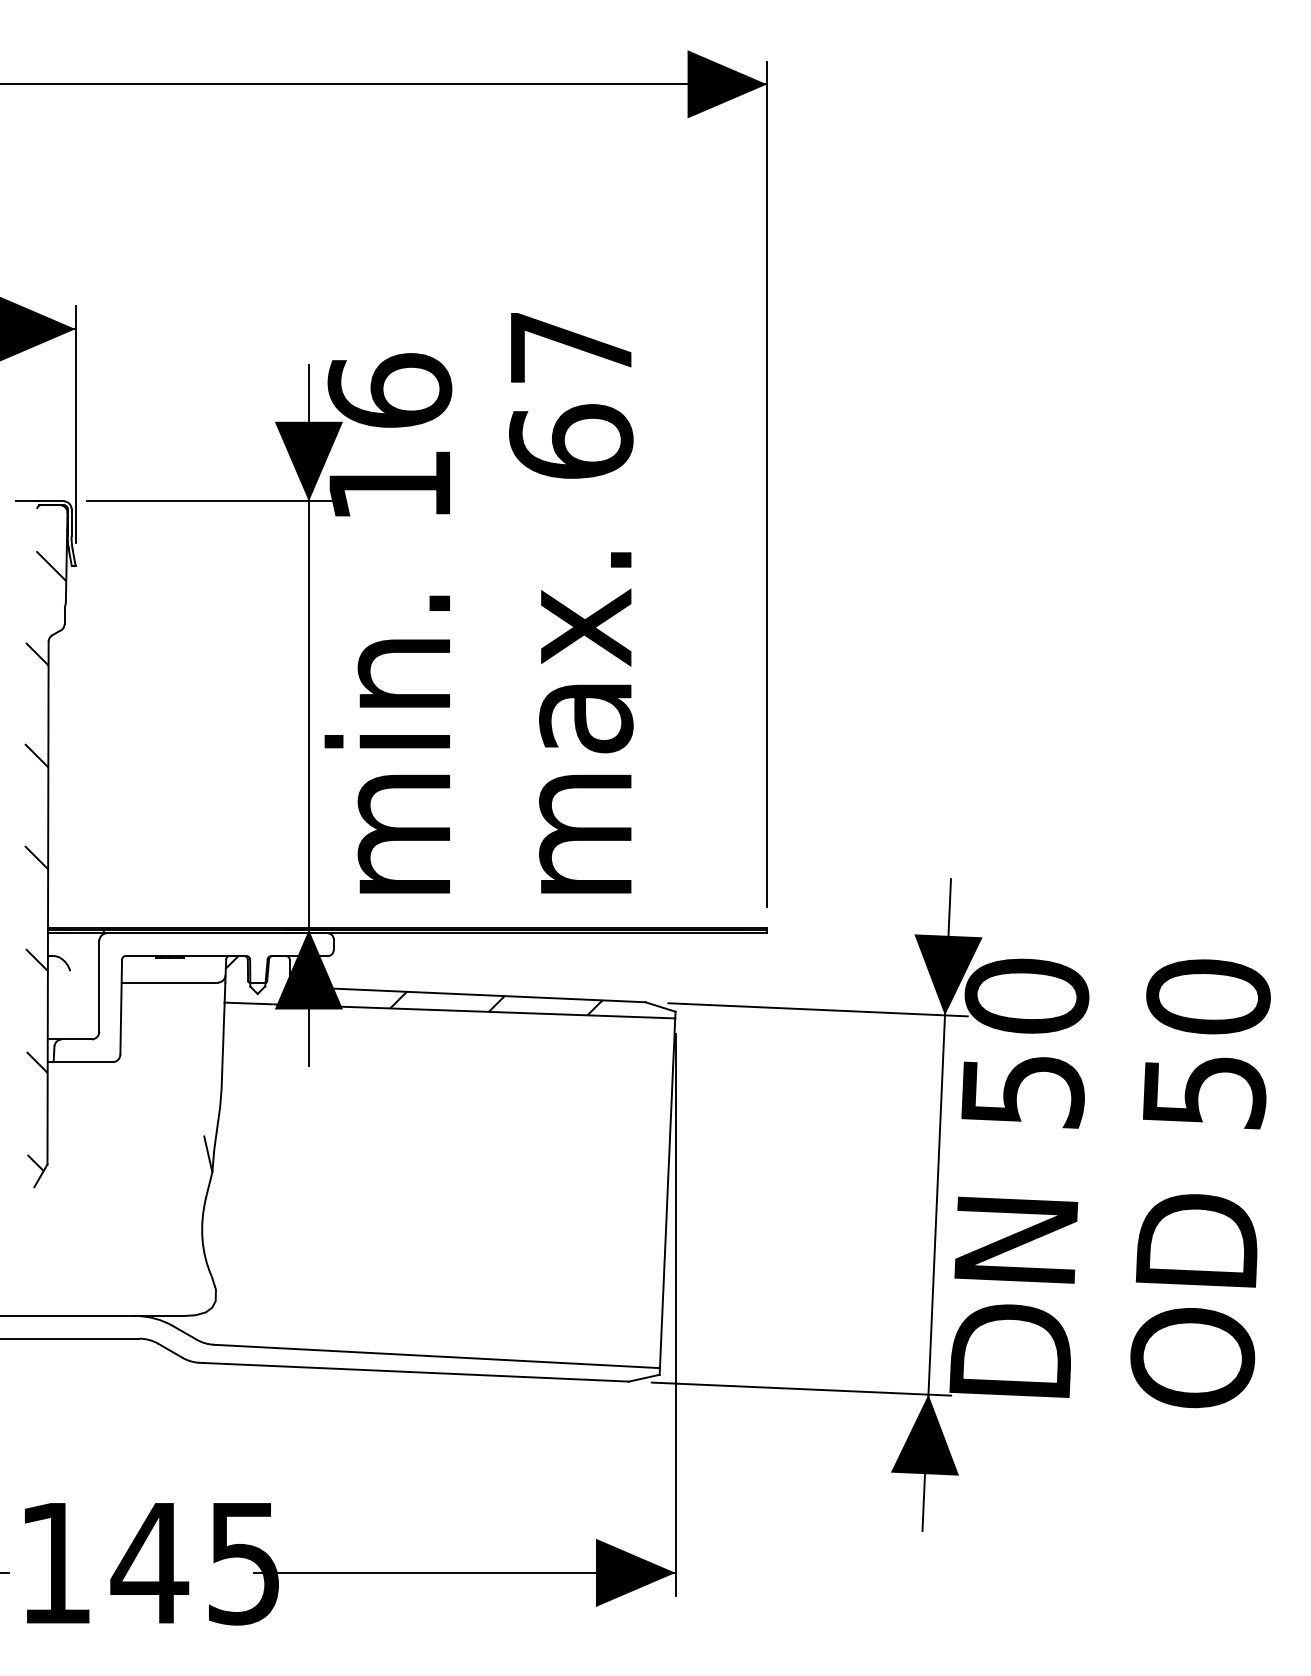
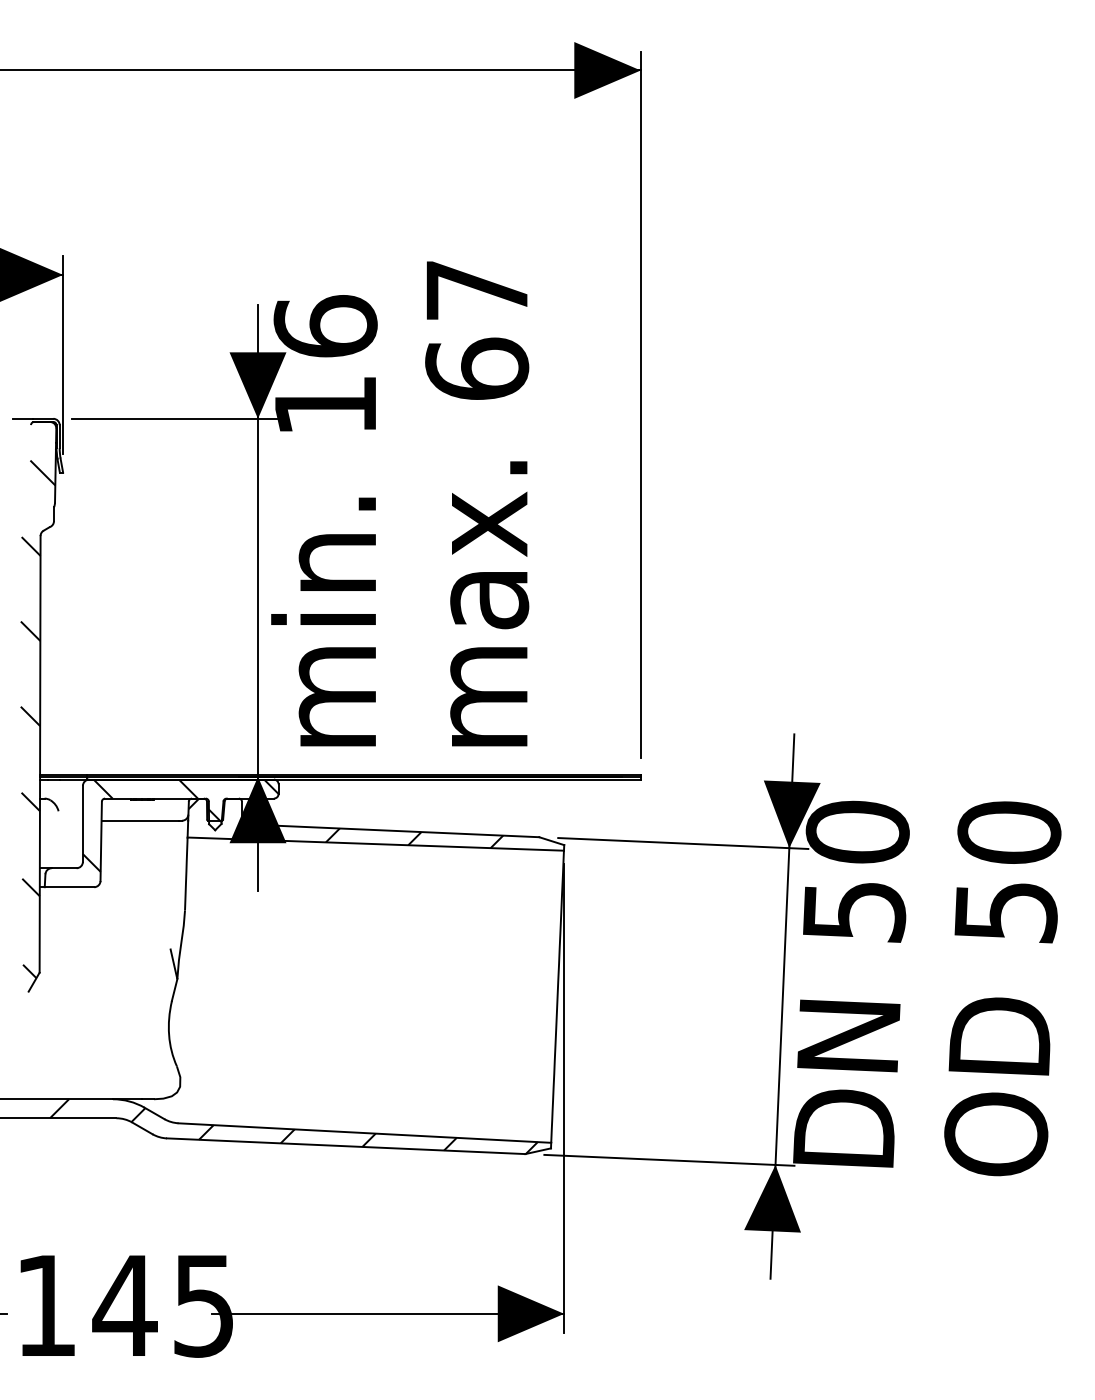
hatch: (216, 988) -> (180, 825), added
hatch: (351, 1348) -> (293, 1126), added

